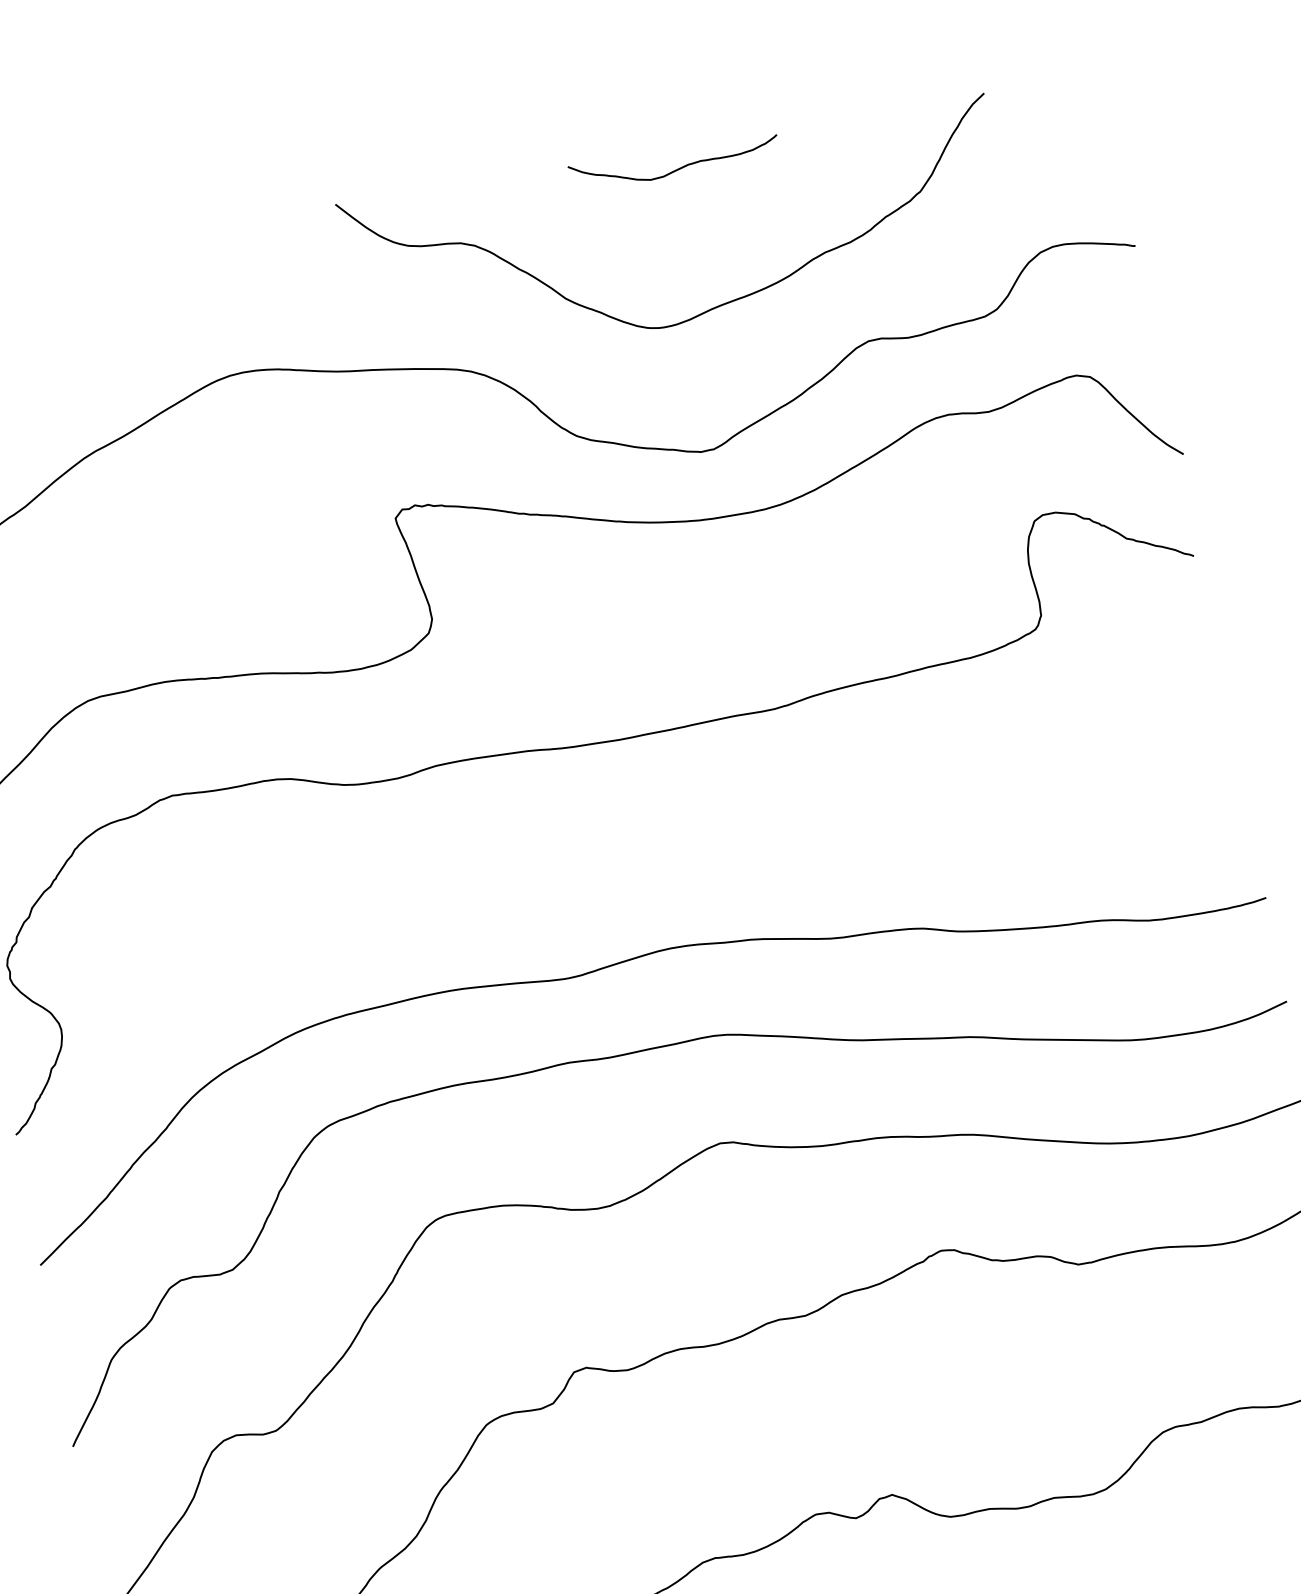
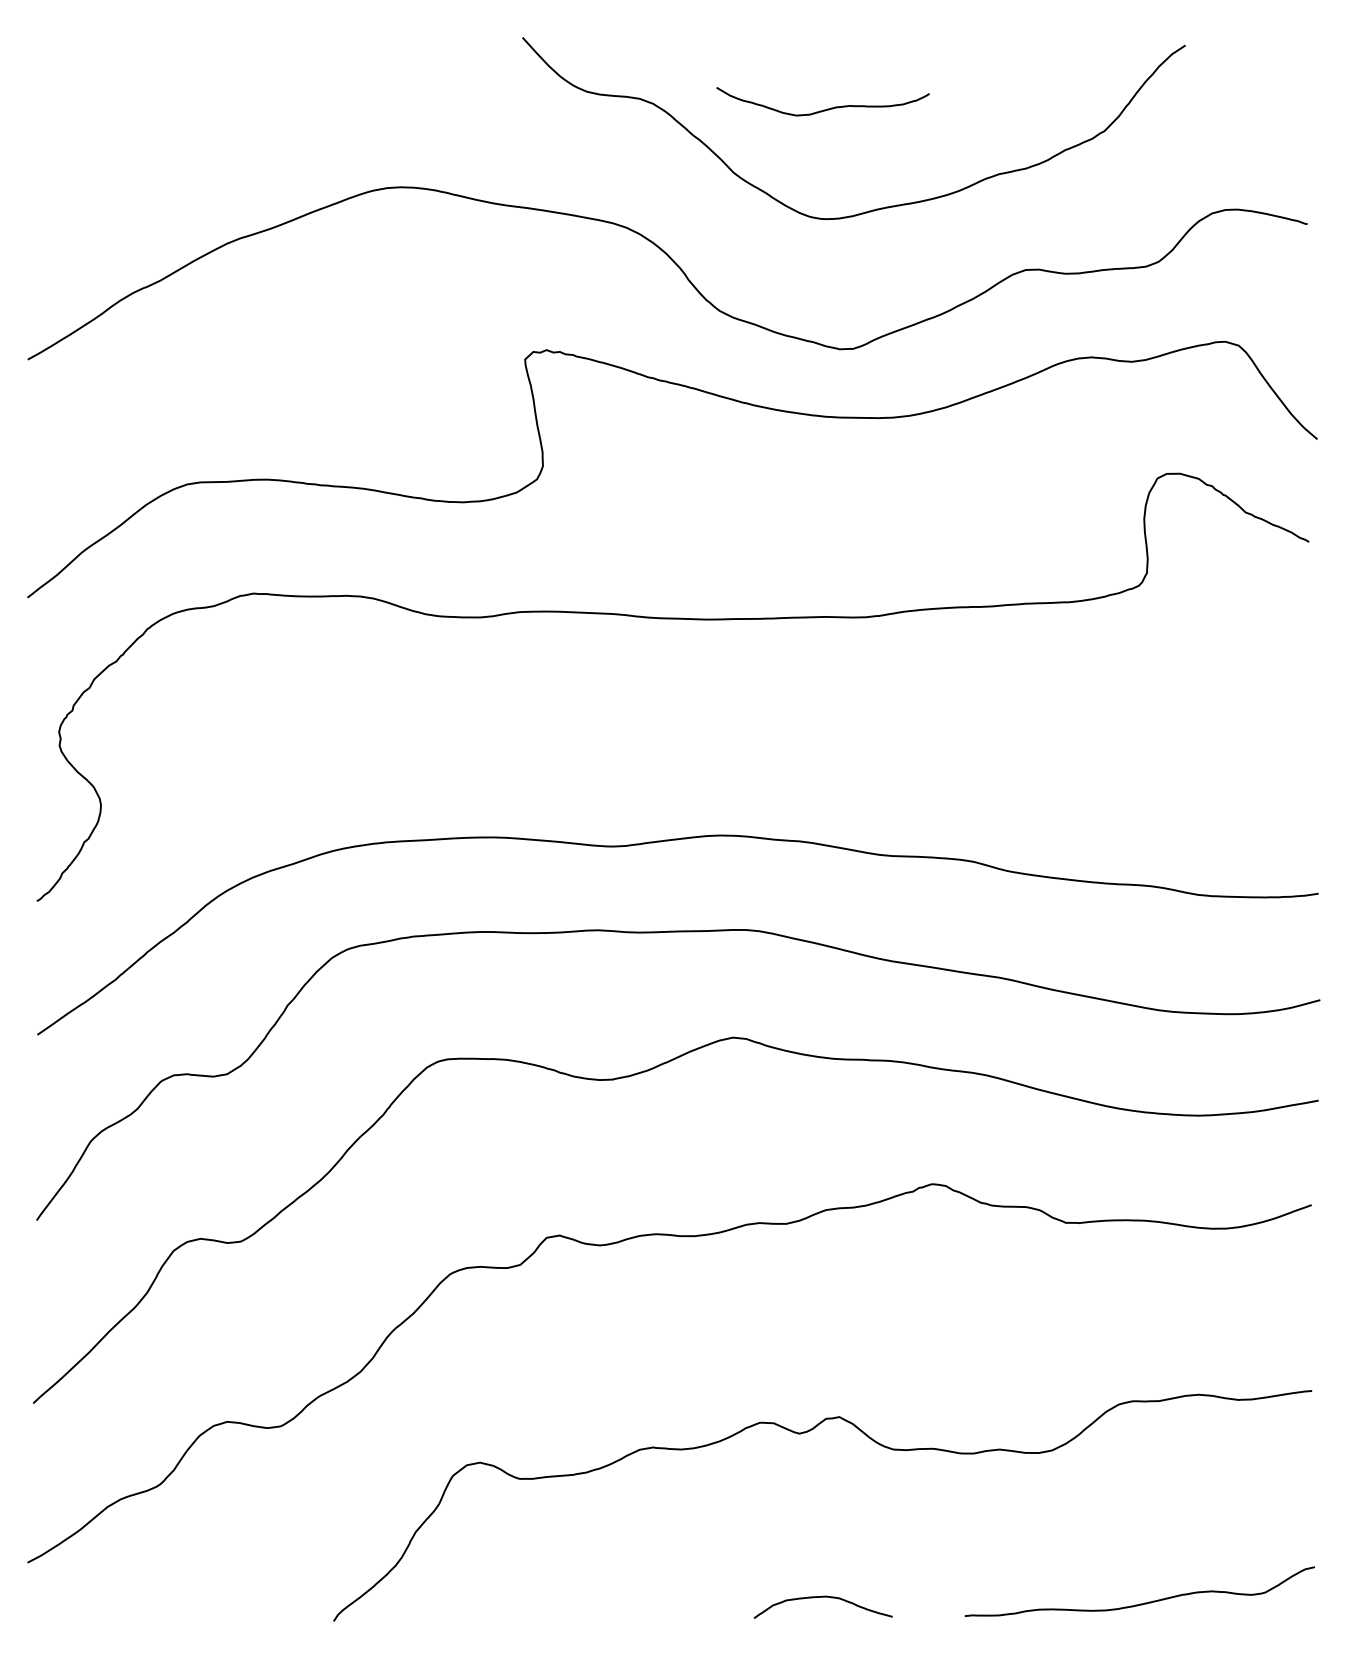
curve: (676, 169) -> (823, 109), moved

